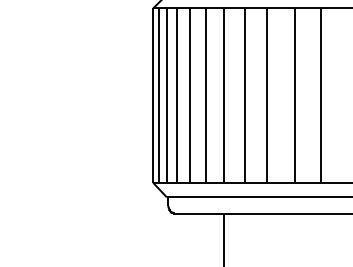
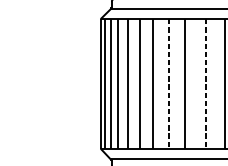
line: (245, 96) -> (169, 84), solid -> dashed
line: (294, 96) -> (205, 84), solid -> dashed

